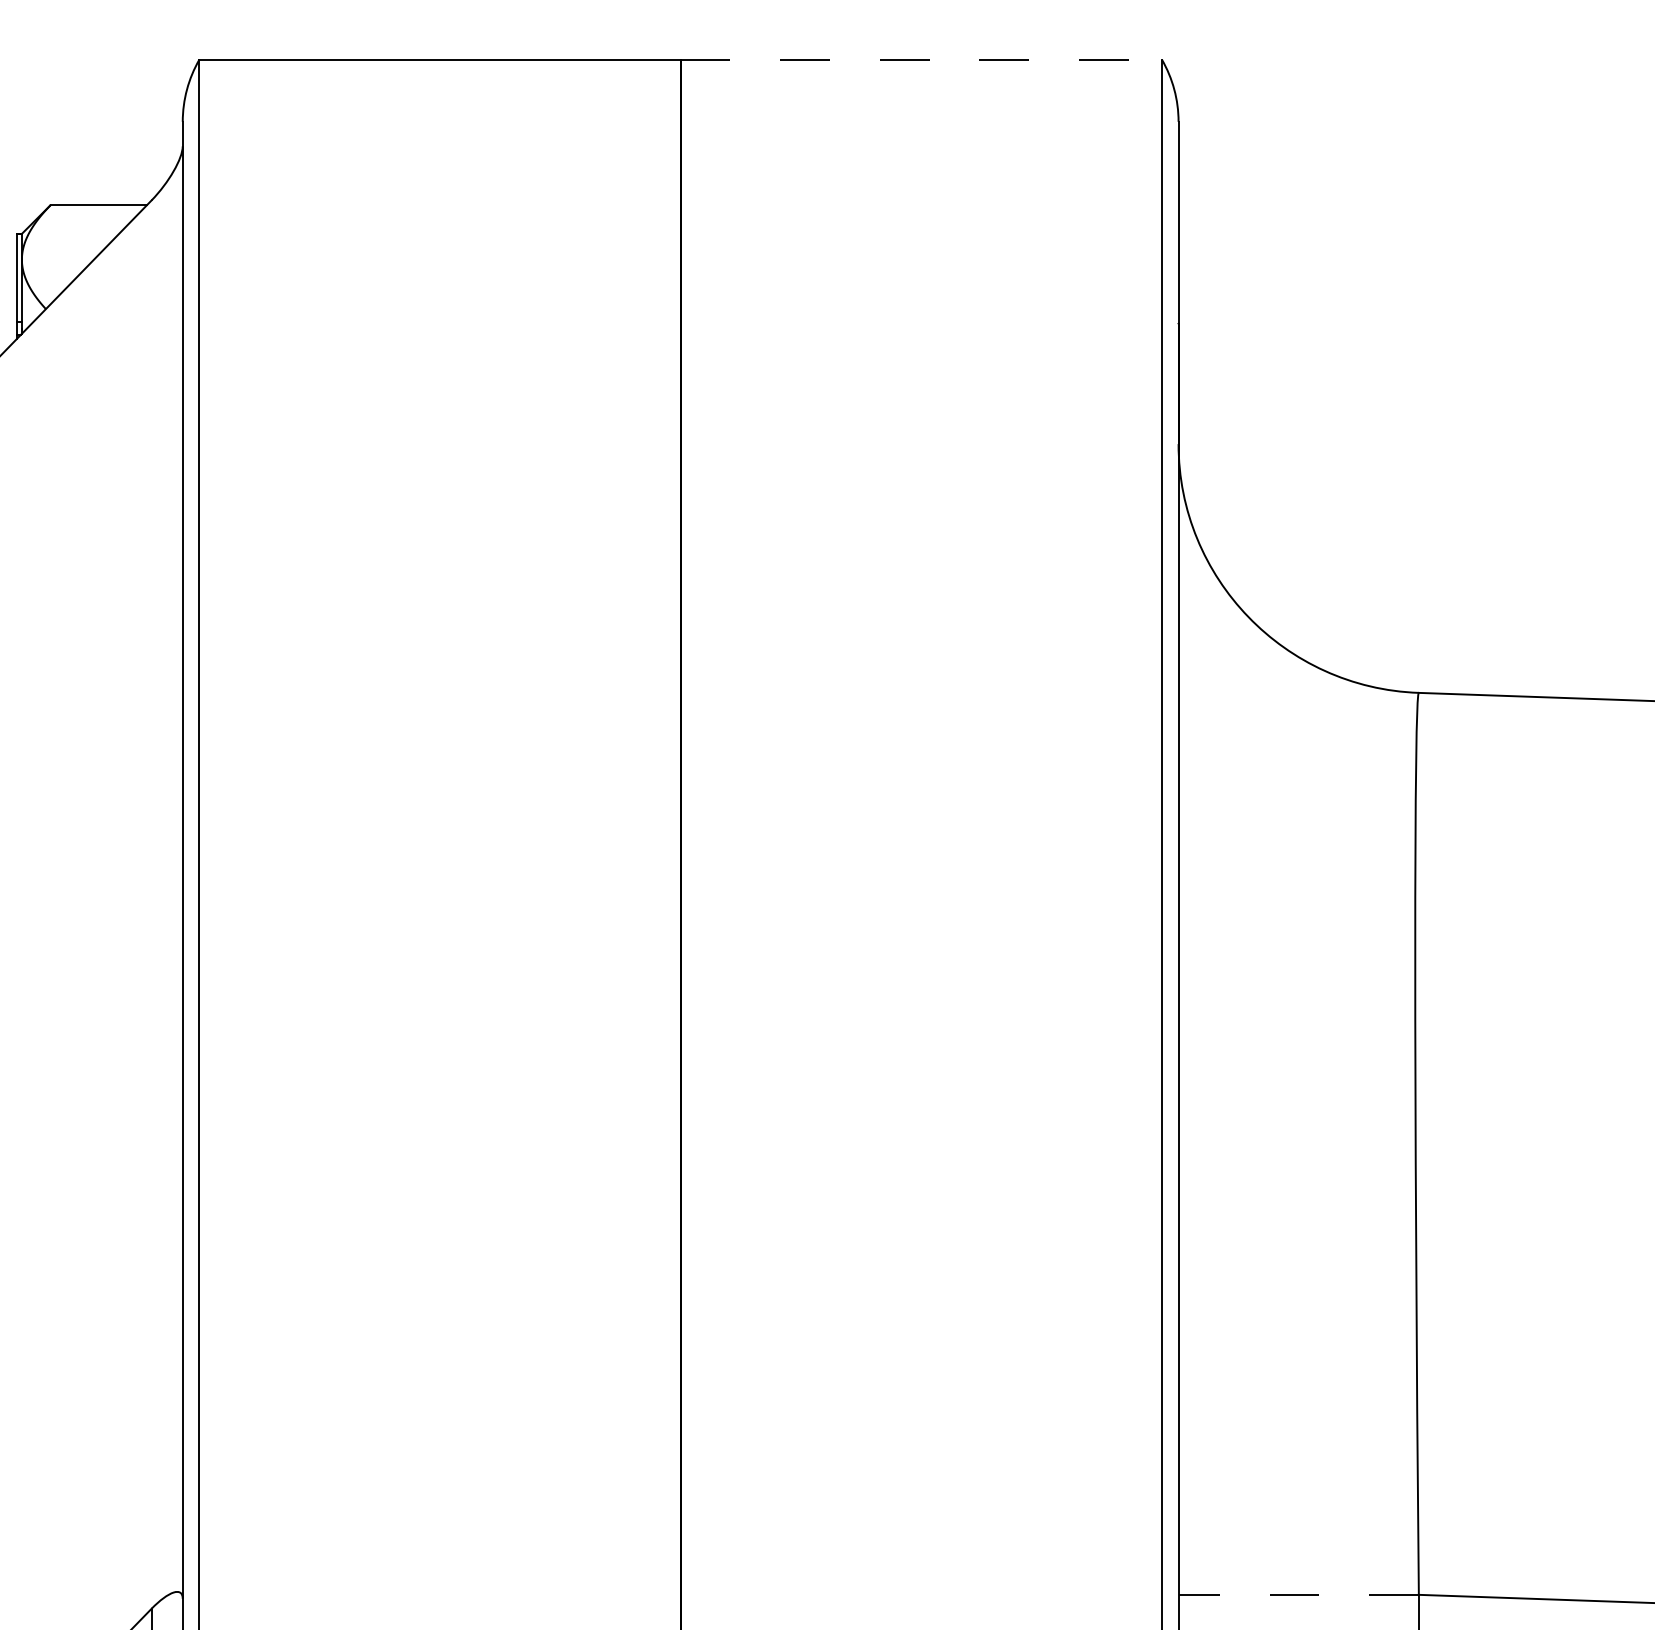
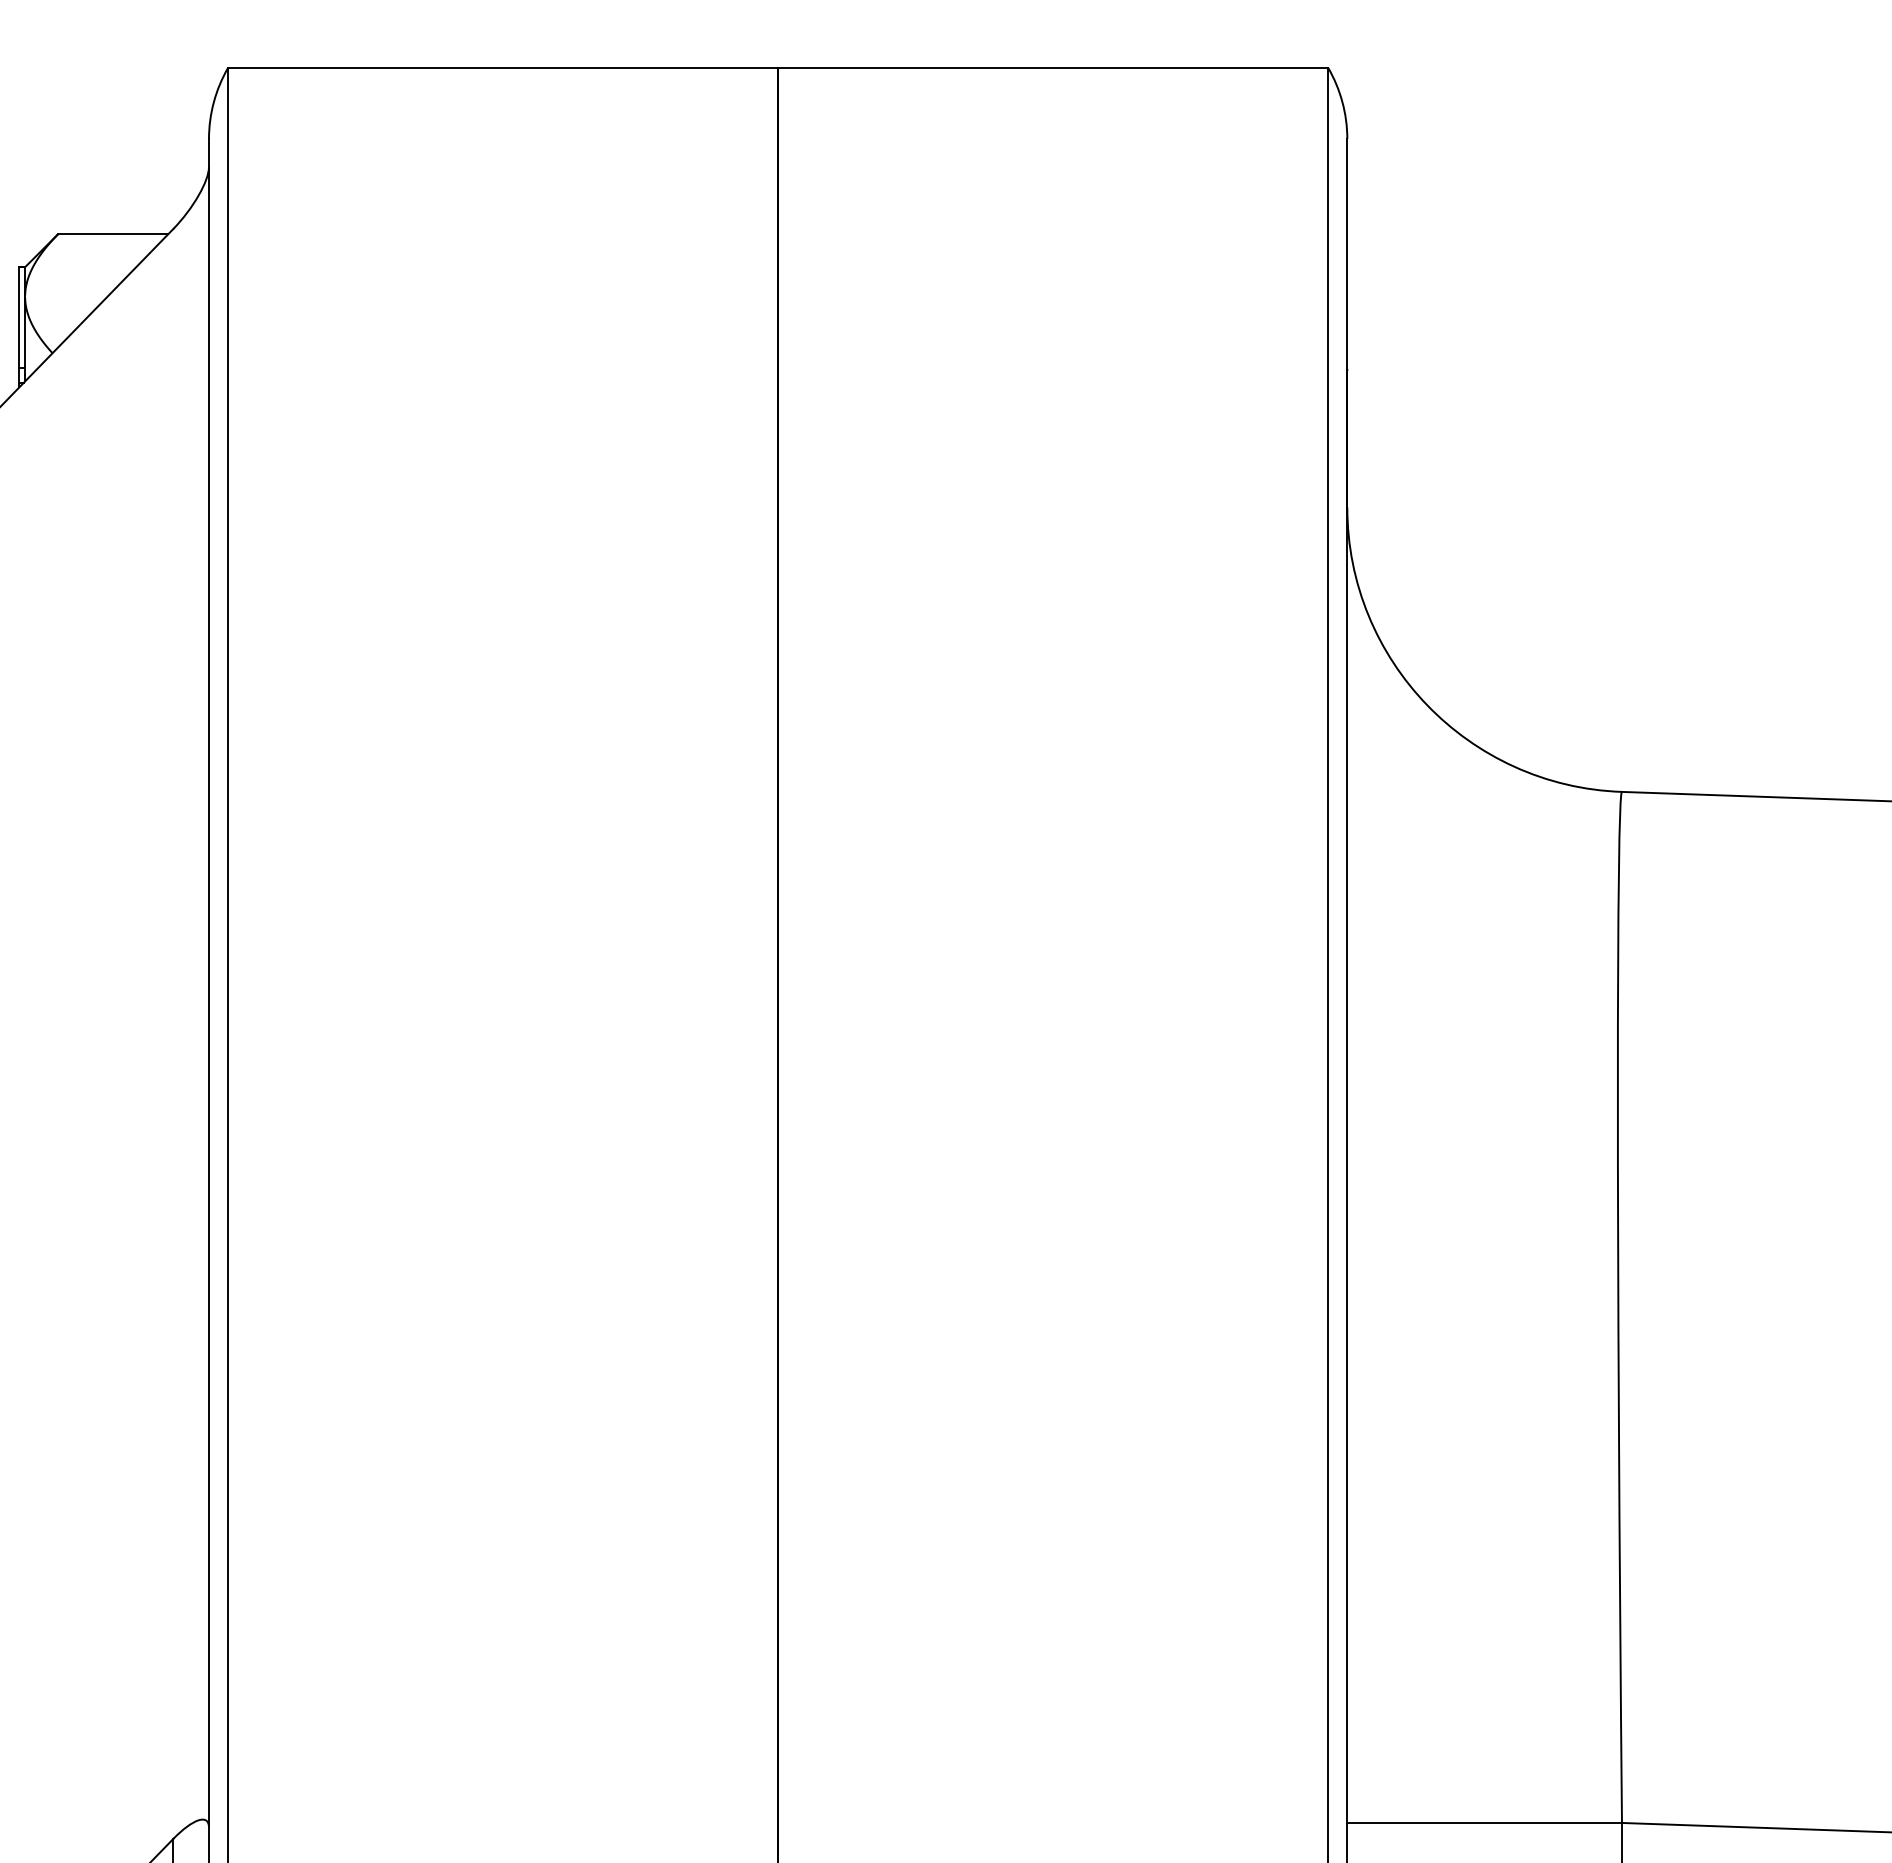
line: (921, 59) -> (1053, 67), dashed -> solid
line: (1298, 1594) -> (1484, 1822), dashed -> solid

